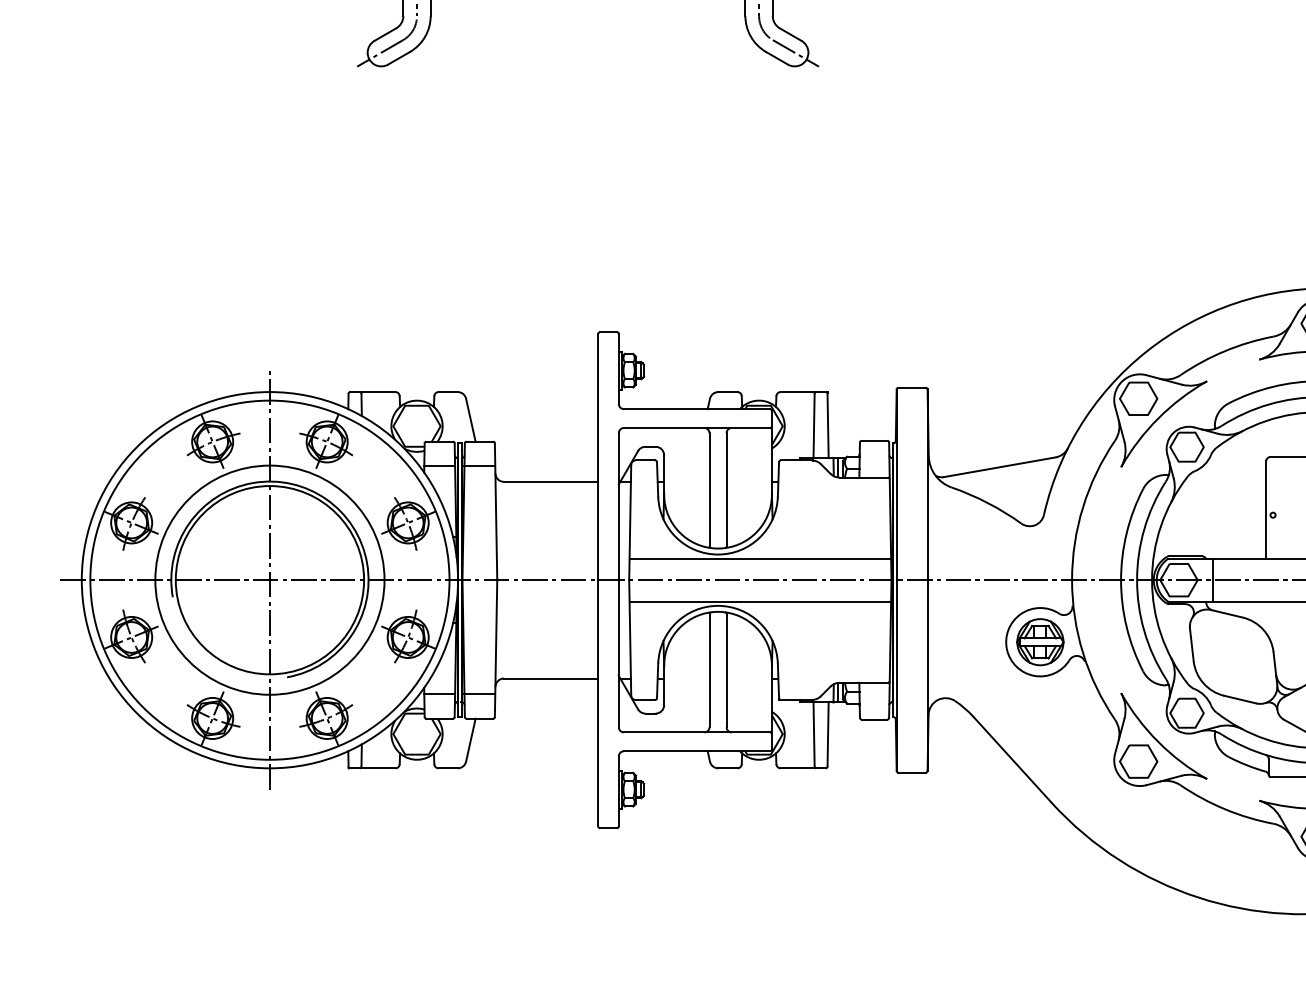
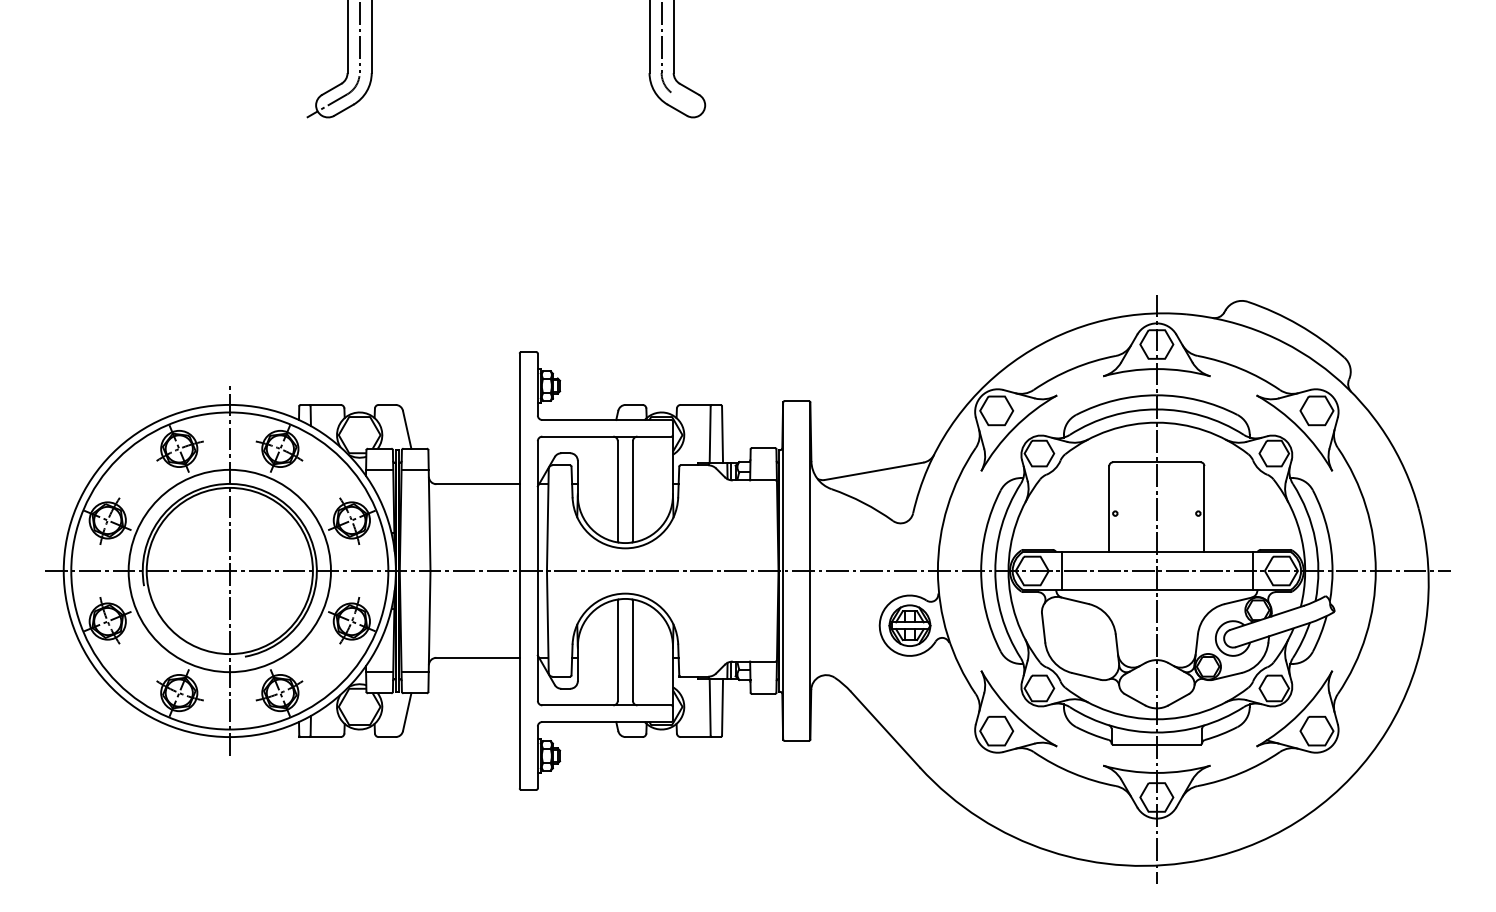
line: (795, 52) -> (693, 105), removed
line: (760, 559) -> (662, 552), removed
line: (760, 601) -> (662, 589), removed

